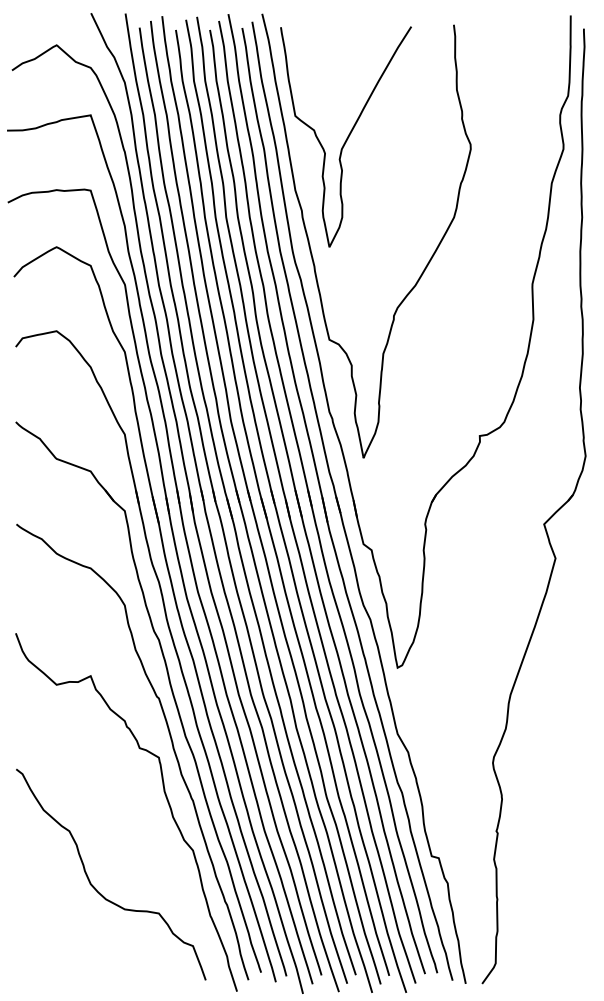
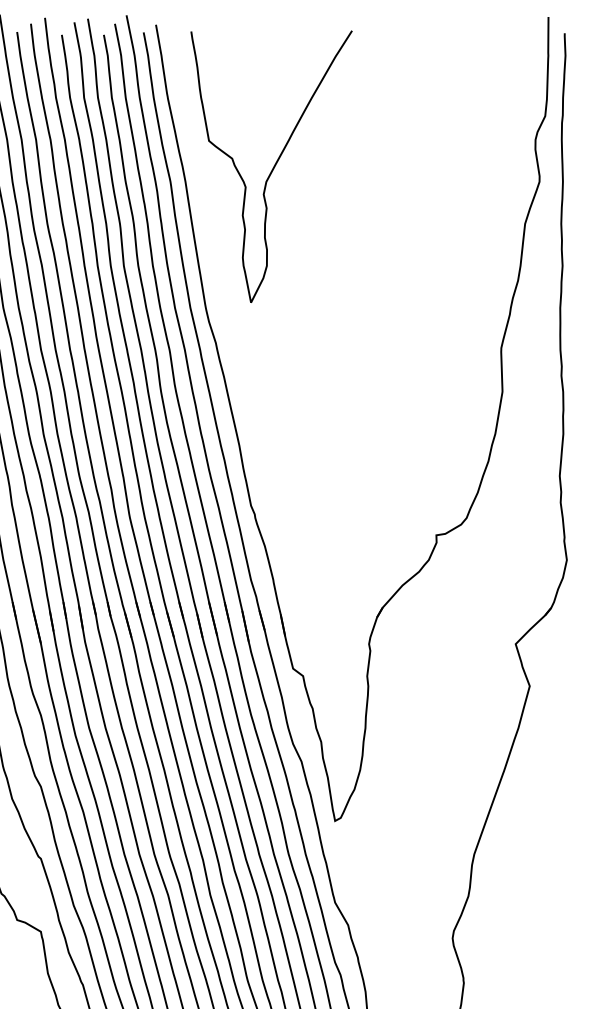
curve: (310, 244) -> (227, 299), removed

